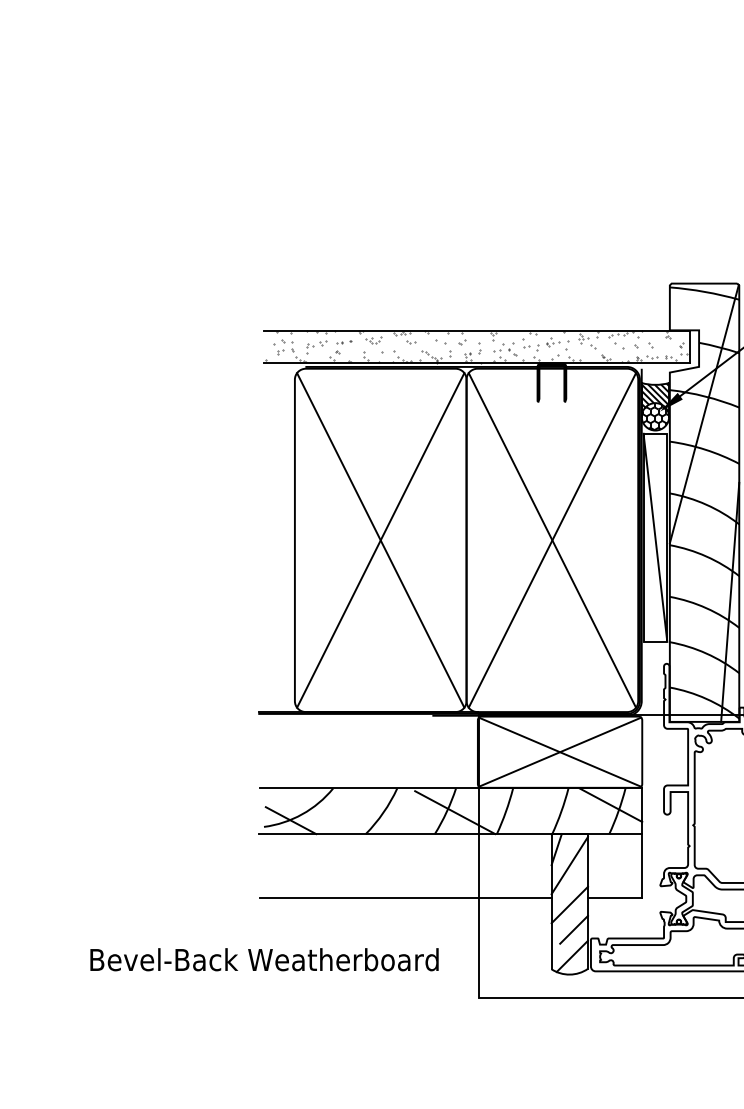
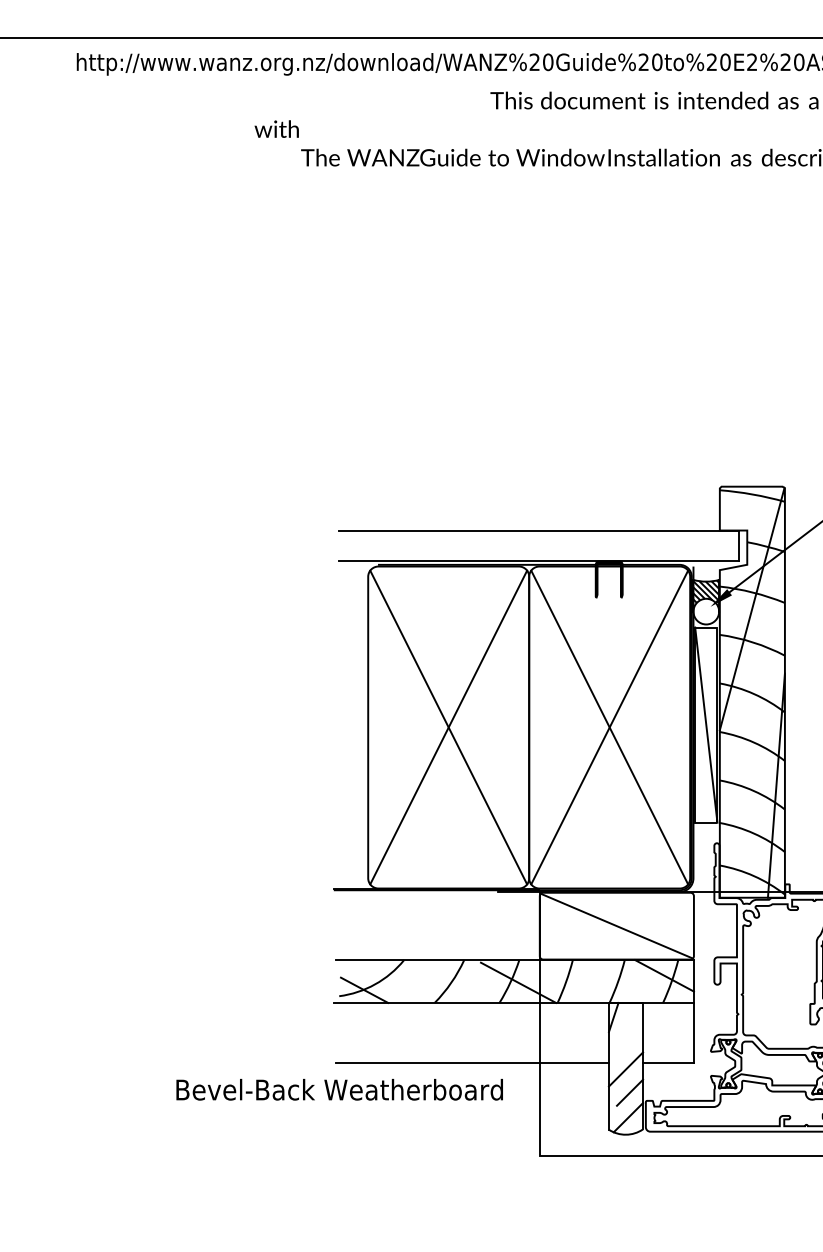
hatch: (476, 347) -> (538, 546), removed
hatch: (655, 416) -> (706, 611), removed
line: (559, 751) -> (616, 925), removed
line: (569, 865) -> (625, 1032), removed
text: (264, 959) -> (339, 1089), moved

